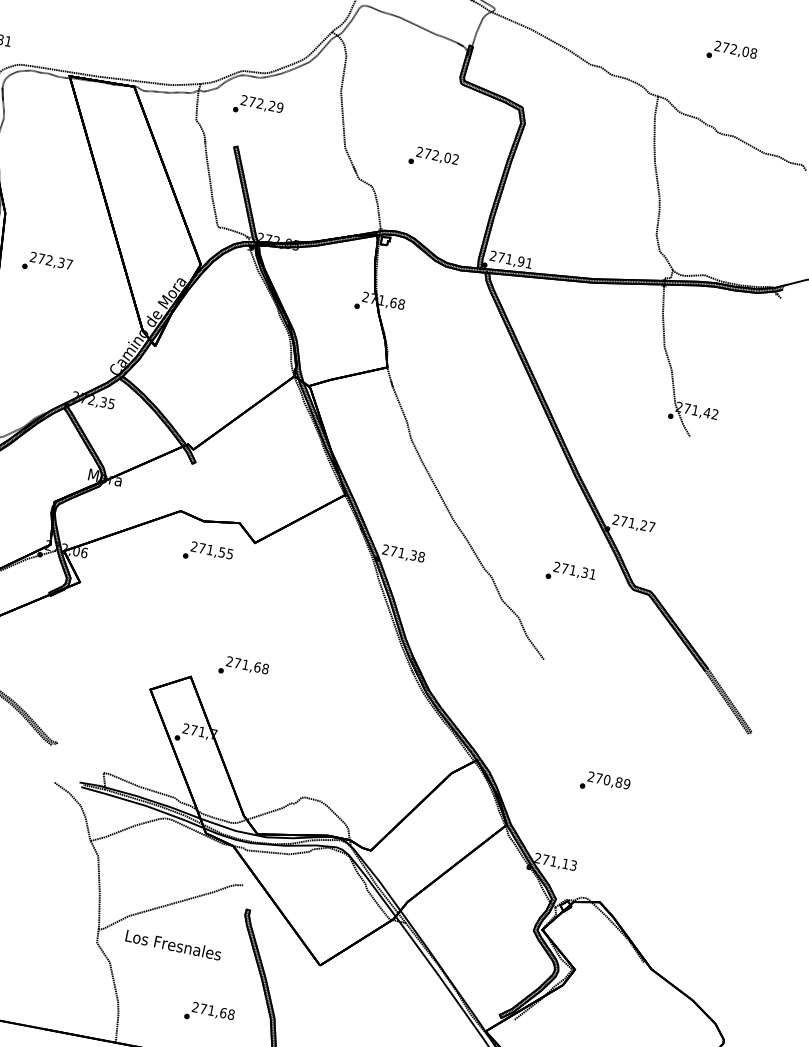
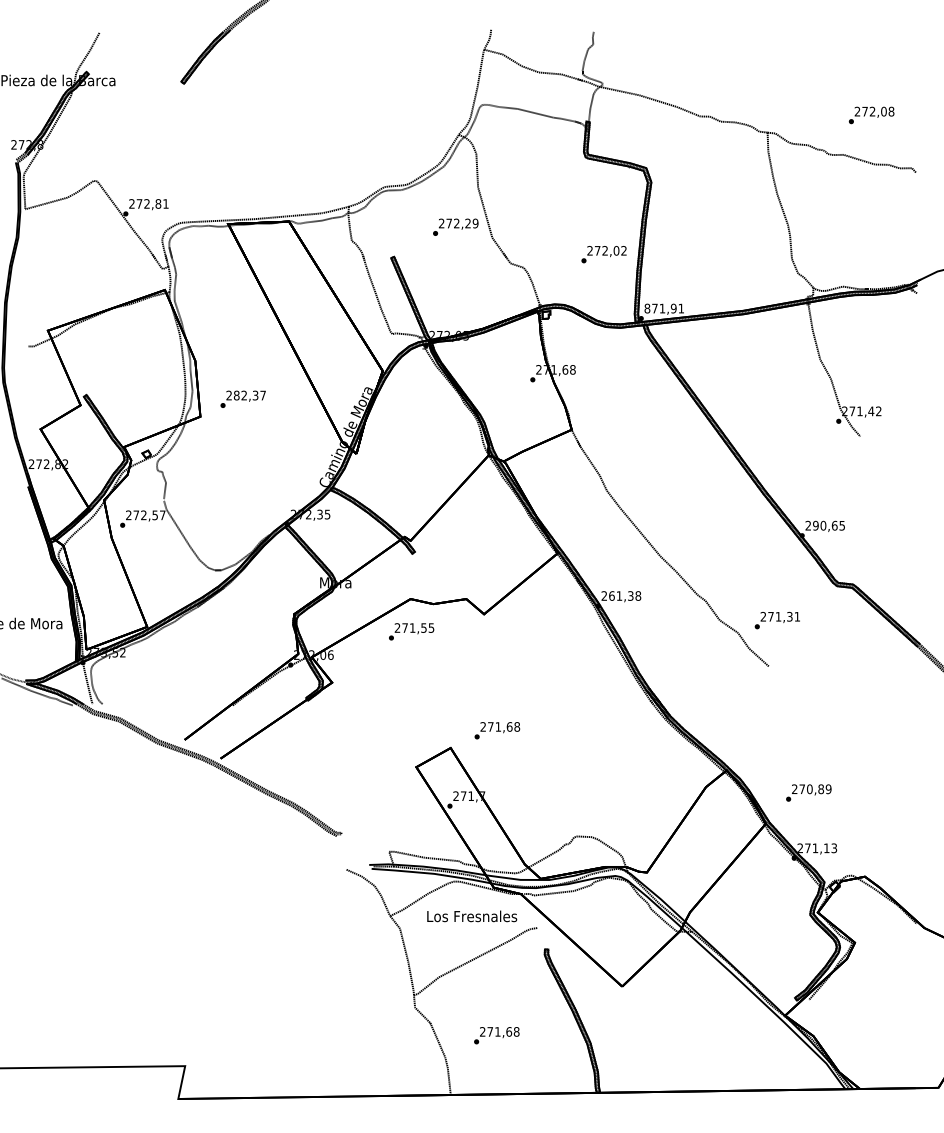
text: (731, 53) -> (871, 115), moved
text: (258, 106) -> (455, 226), moved
text: (433, 158) -> (603, 254), moved
text: (493, 255) -> (647, 308), 271,91 -> 871,91
text: (41, 258) -> (236, 395), 272,37 -> 282,37
text: (637, 523) -> (828, 525), 271,27 -> 290,65
text: (393, 550) -> (611, 595), 271,38 -> 261,38
text: (208, 553) -> (411, 631), moved
text: (569, 573) -> (776, 620), moved
text: (605, 783) -> (808, 792), moved
text: (173, 945) -> (472, 916), moved
text: (209, 1014) -> (496, 1035), moved

